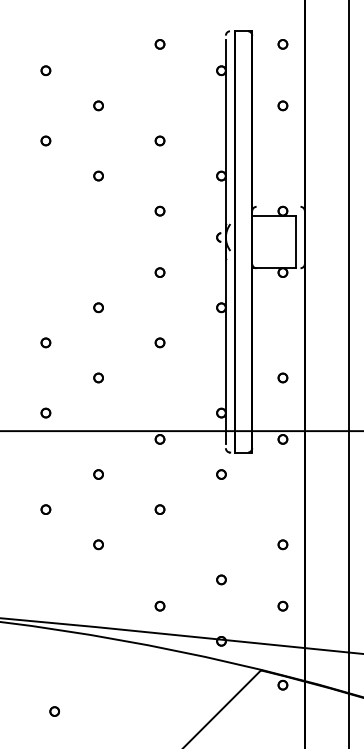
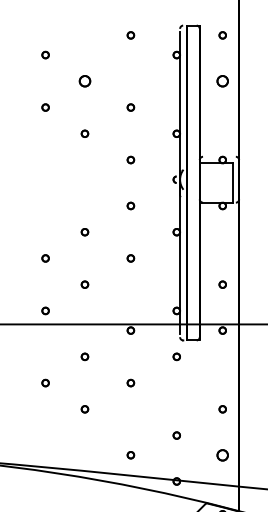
part: (98, 105) -> (84, 81), size x1.6
part: (282, 105) -> (222, 81), size x1.6
part: (282, 605) -> (222, 454), size x1.6

